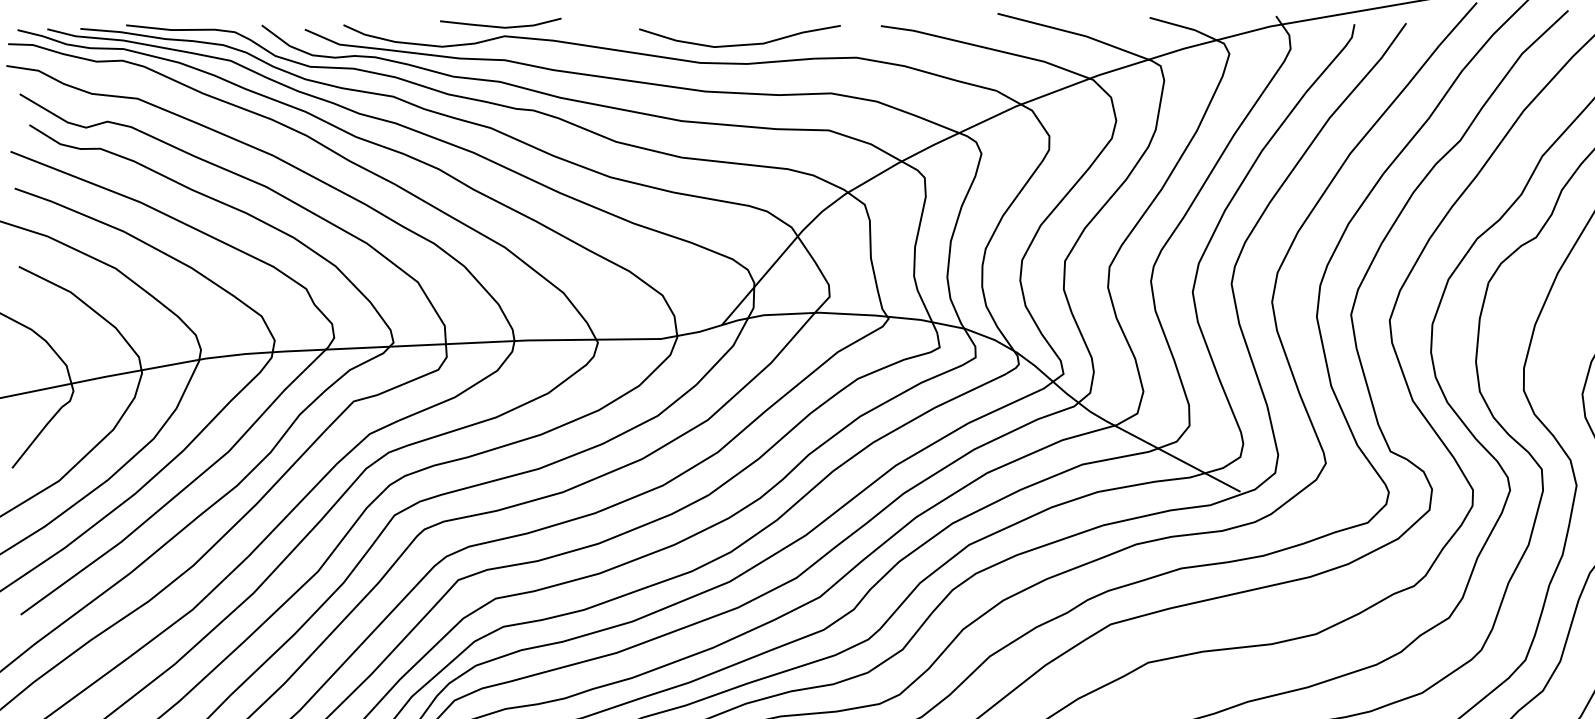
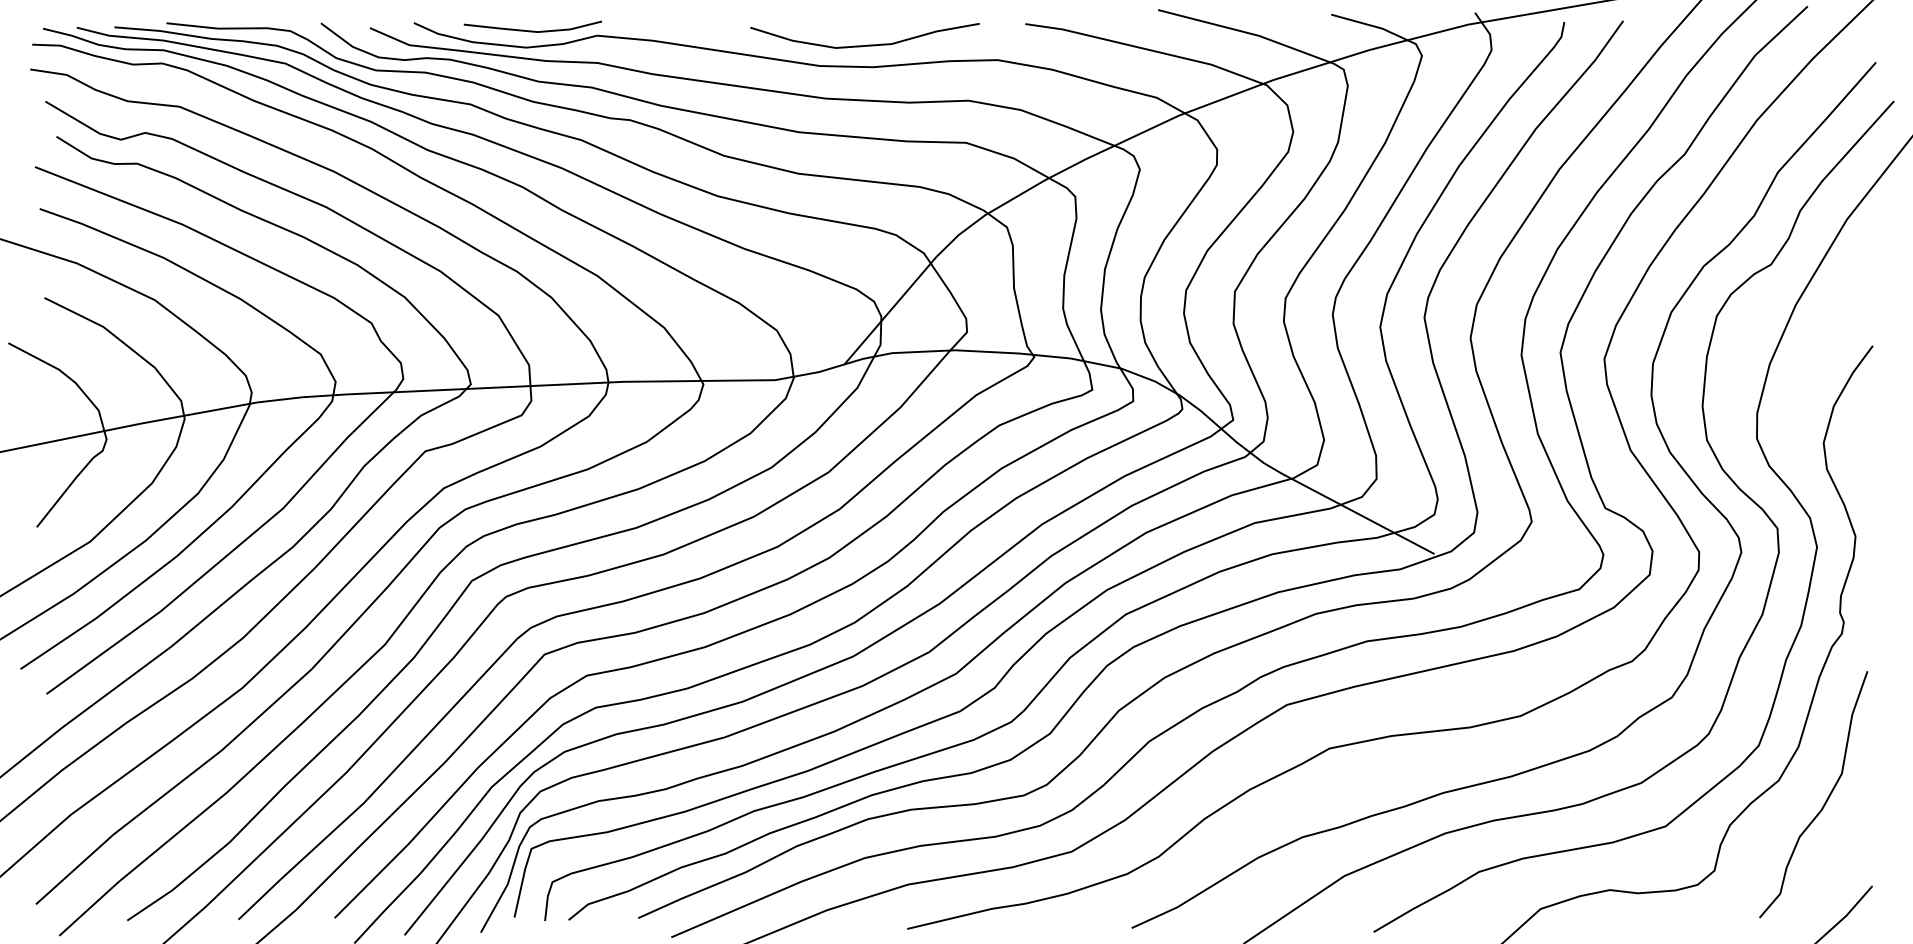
line: (500, 26) -> (532, 30), moved

